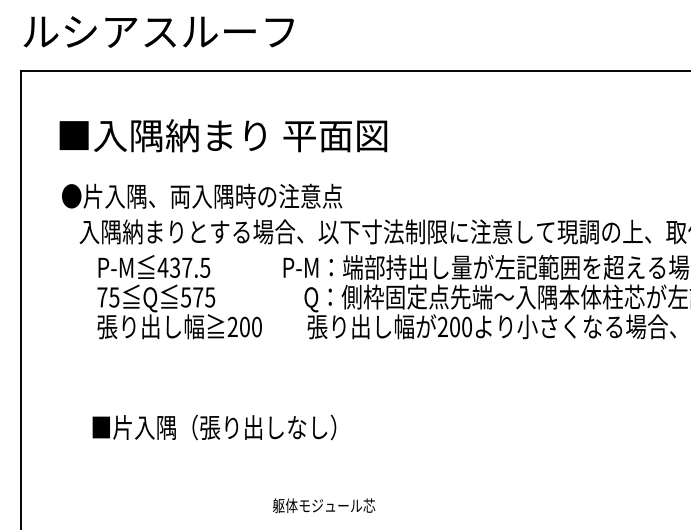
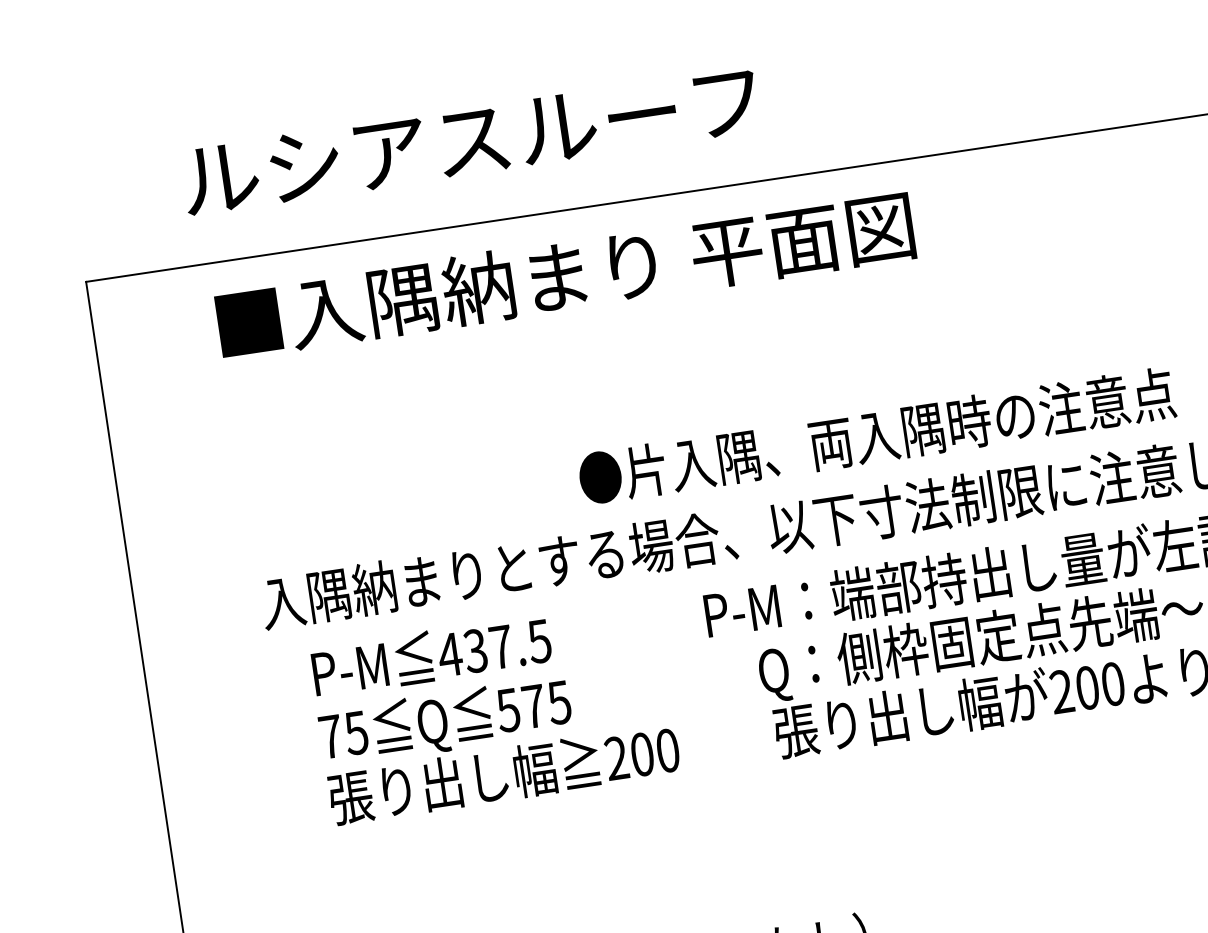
text: (158, 31) -> (469, 140), moved
text: (223, 135) -> (565, 275), moved
text: (202, 195) -> (877, 434), moved

